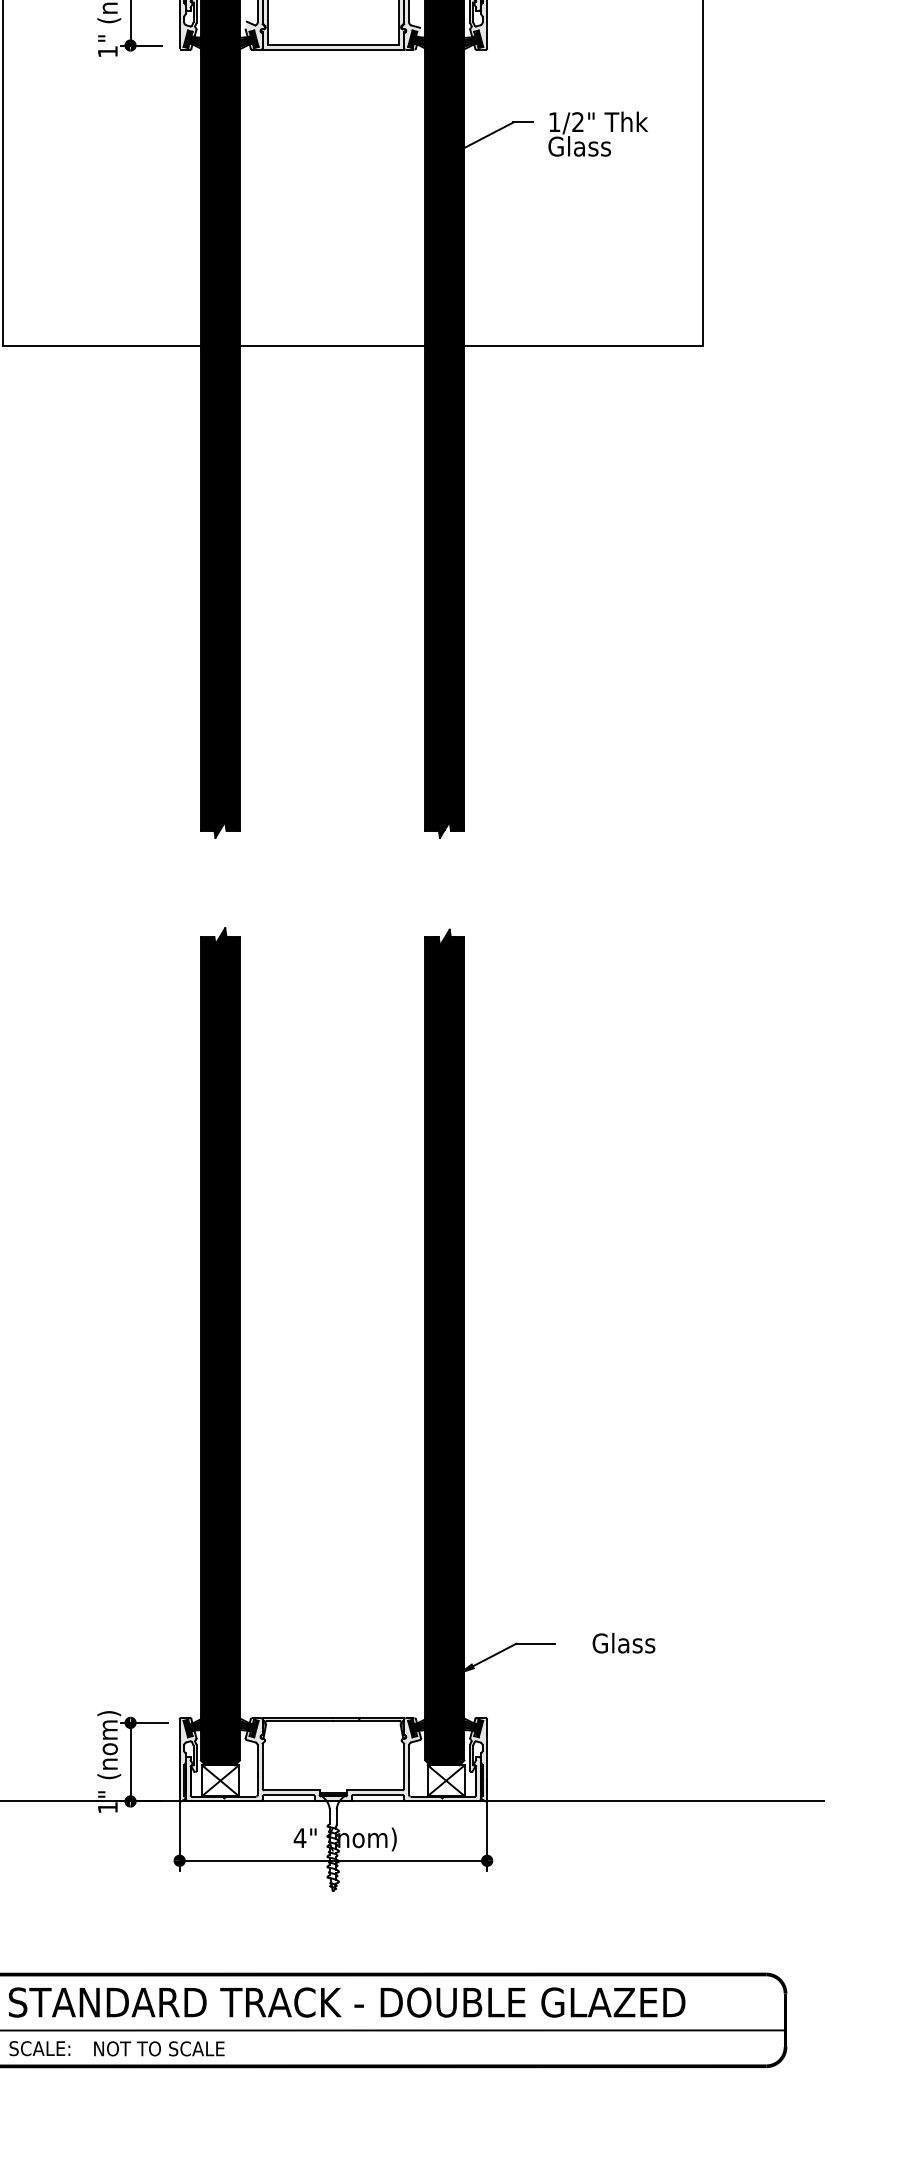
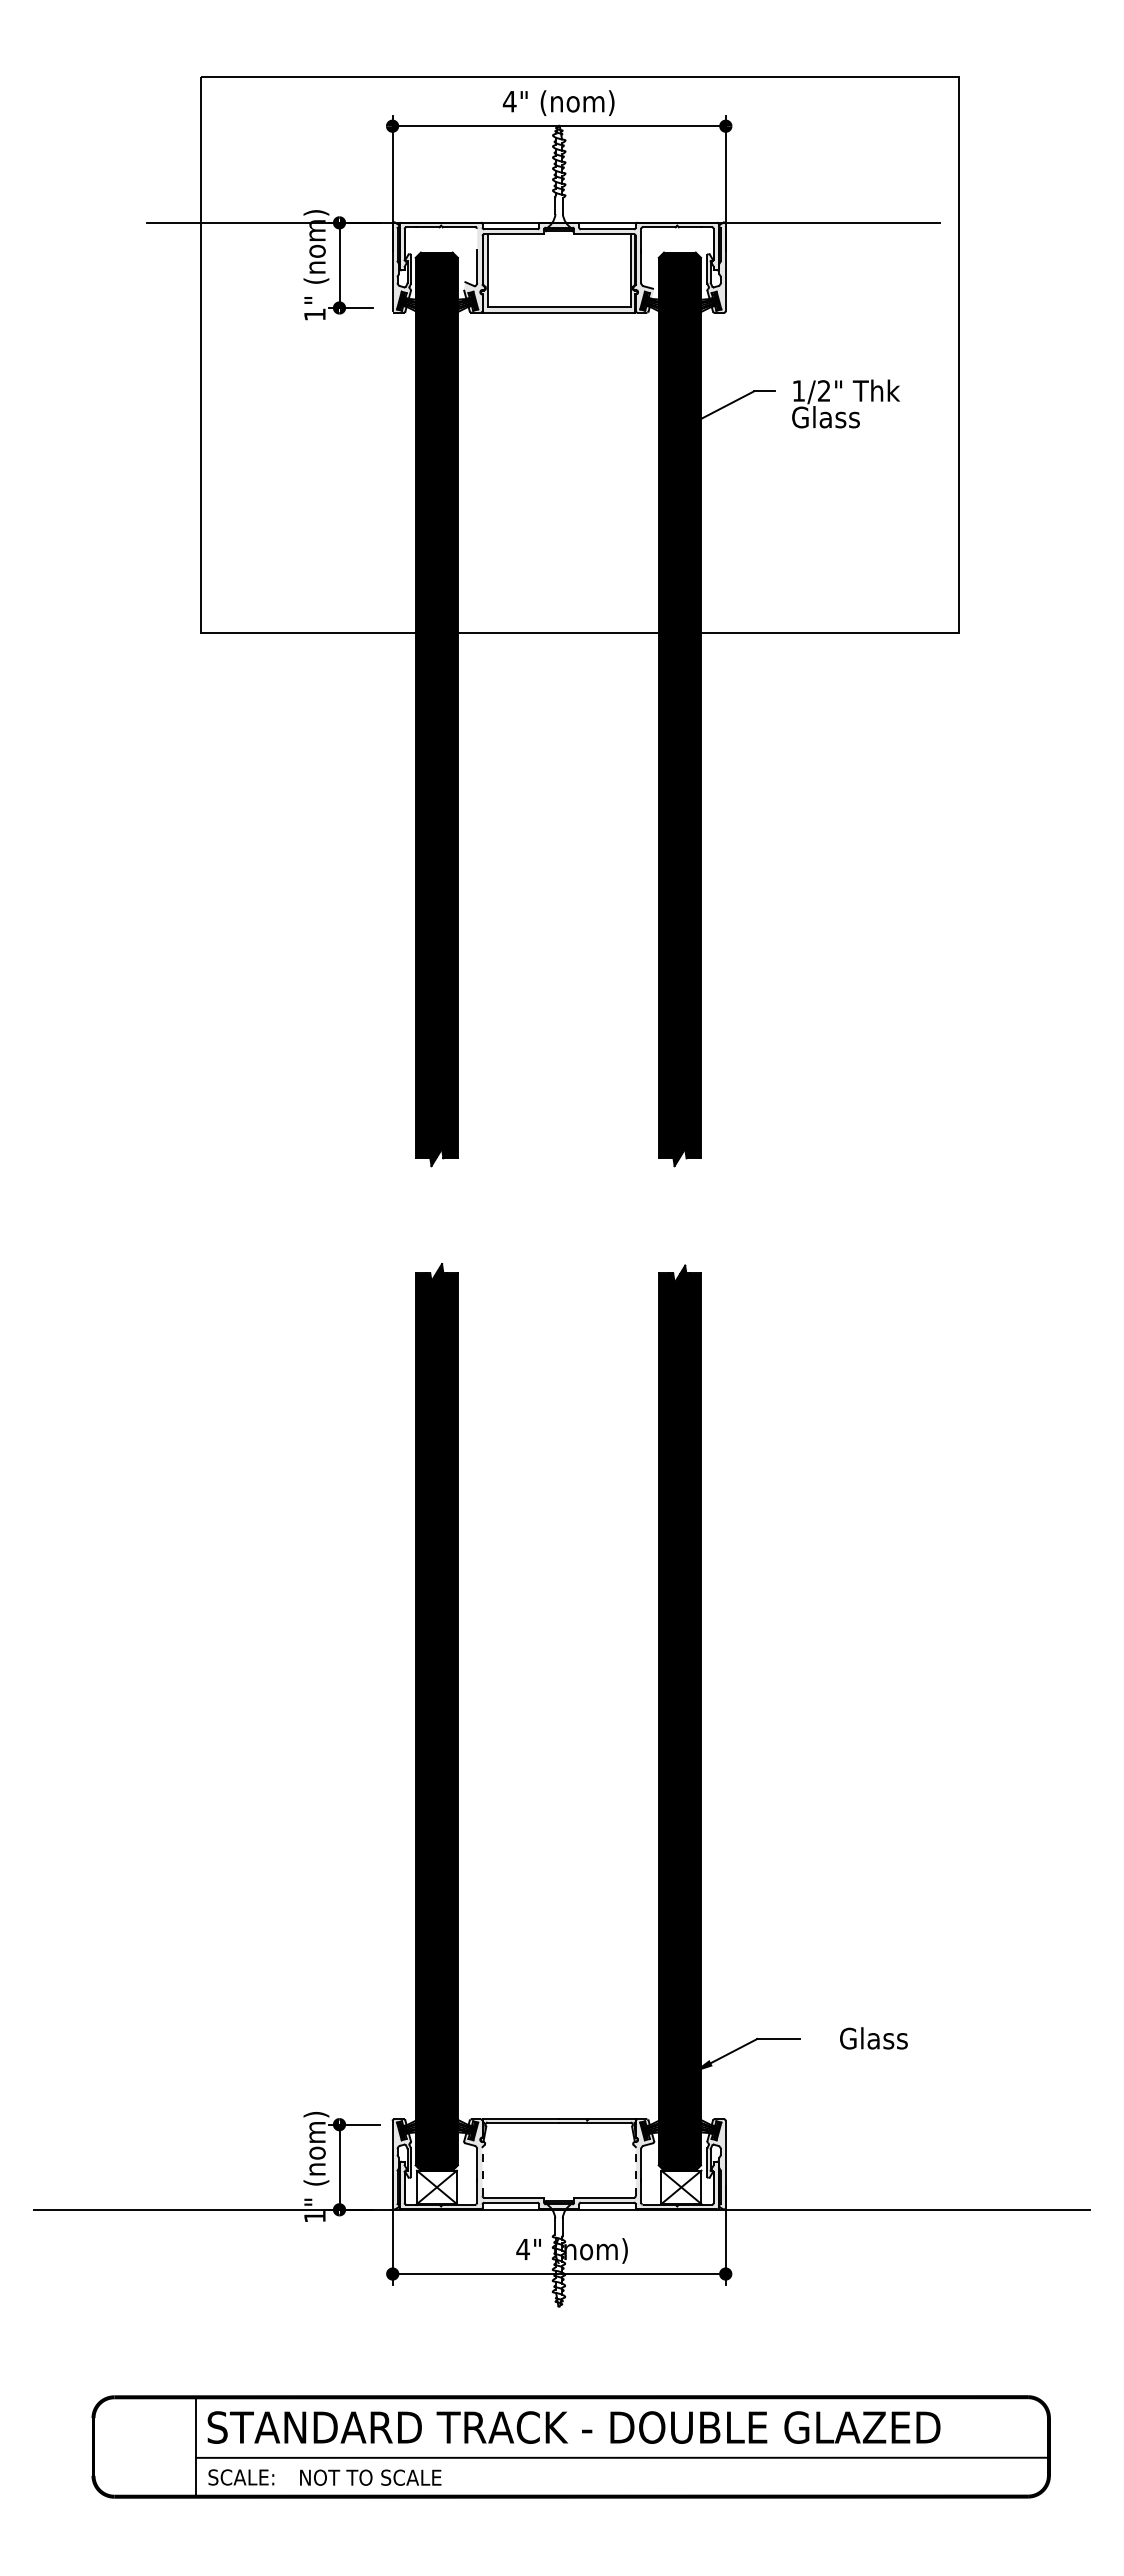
line: (262, 1766) -> (482, 2171), solid -> dashed
line: (403, 1766) -> (635, 2171), solid -> dashed

